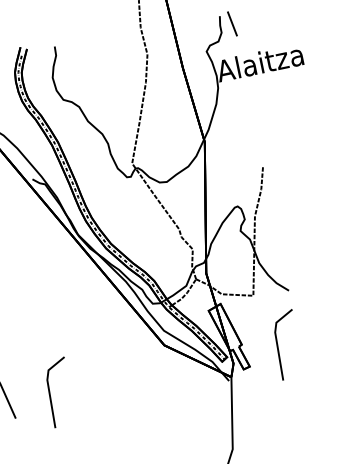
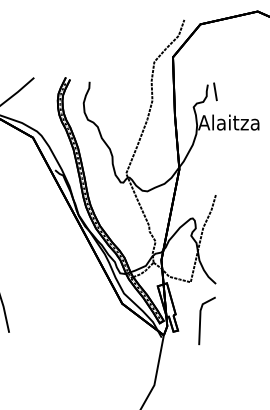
line: (51, 391) -> (37, 319), removed

